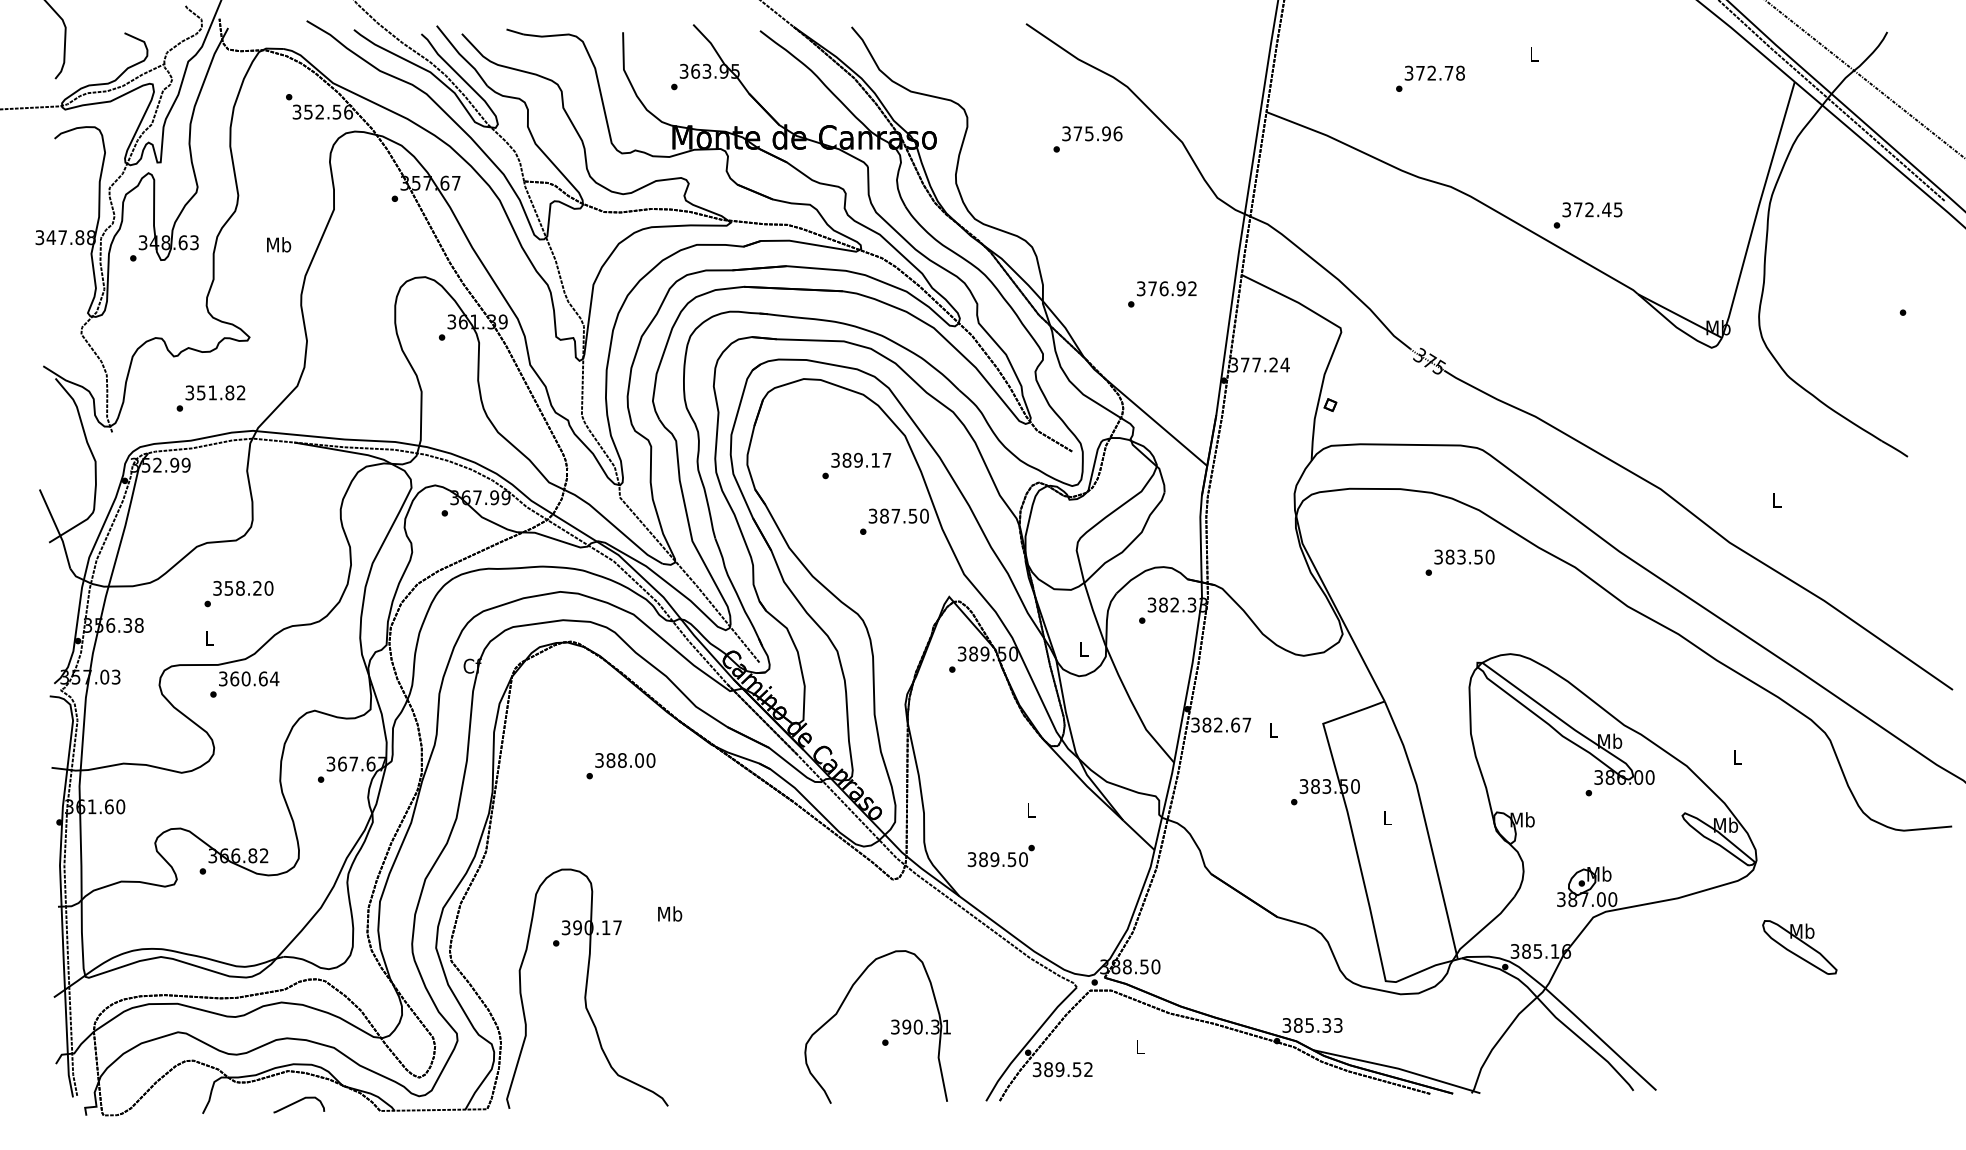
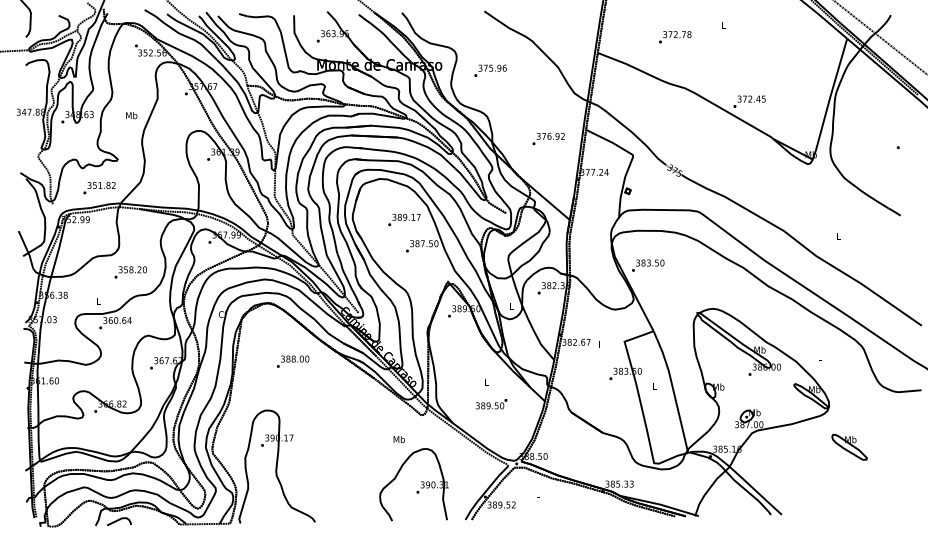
text: (1087, 138) -> (490, 70), moved
text: (1460, 562) -> (648, 265), moved
text: (238, 594) -> (130, 272), moved
text: (1001, 856) -> (491, 404), moved
text: (668, 913) -> (398, 439), moved
curve: (299, 1102) -> (119, 520), moved

